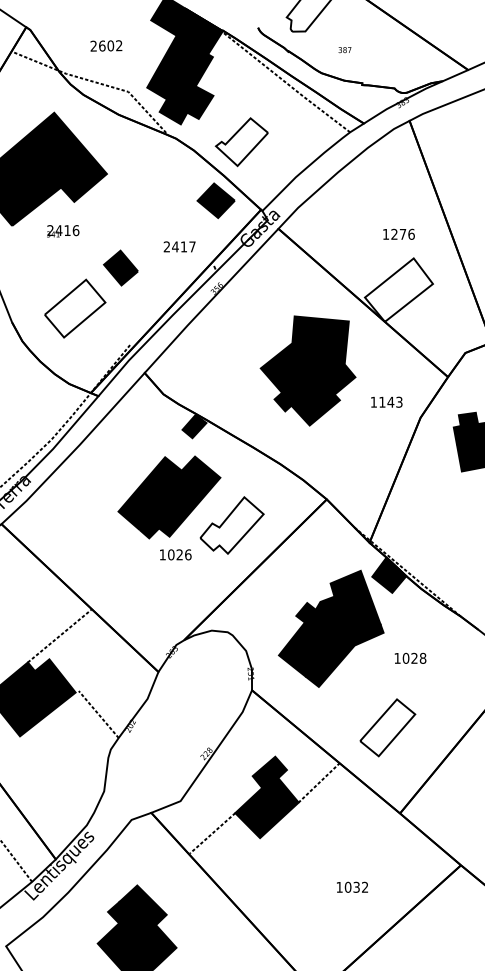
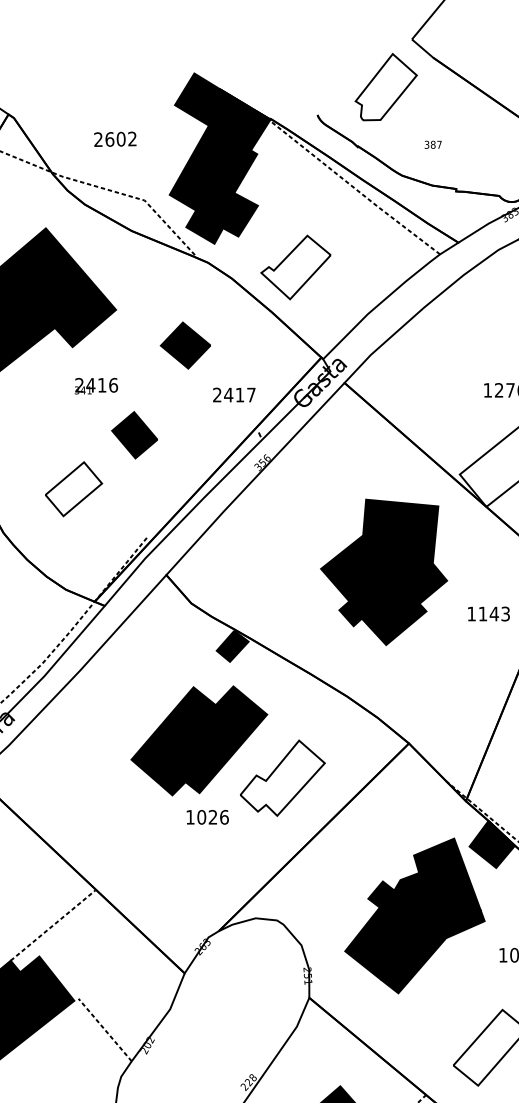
part: (215, 200) -> (184, 345), moved
text: (63, 231) -> (96, 386), moved
text: (179, 246) -> (234, 394), moved
part: (75, 308) -> (74, 489), size x0.7

